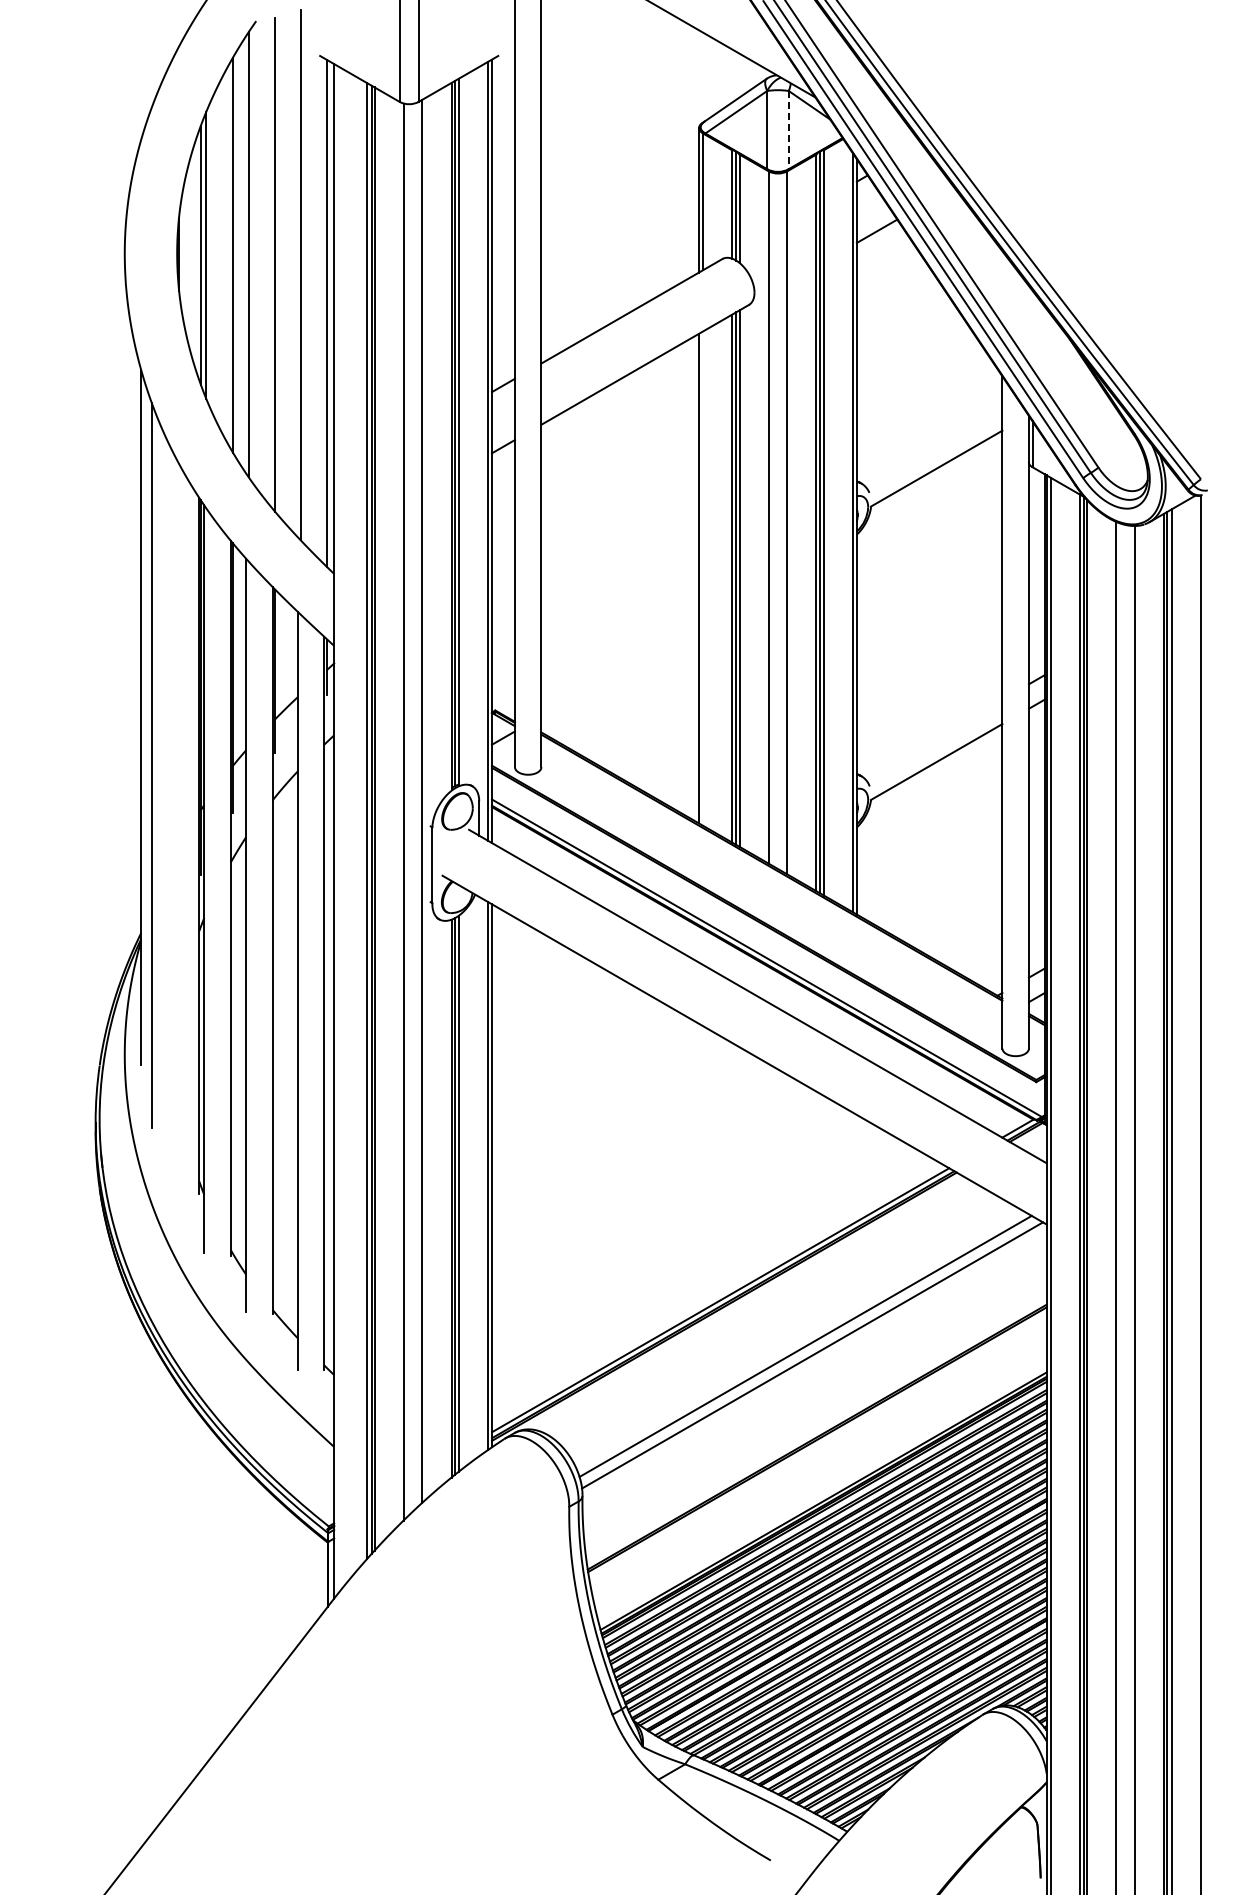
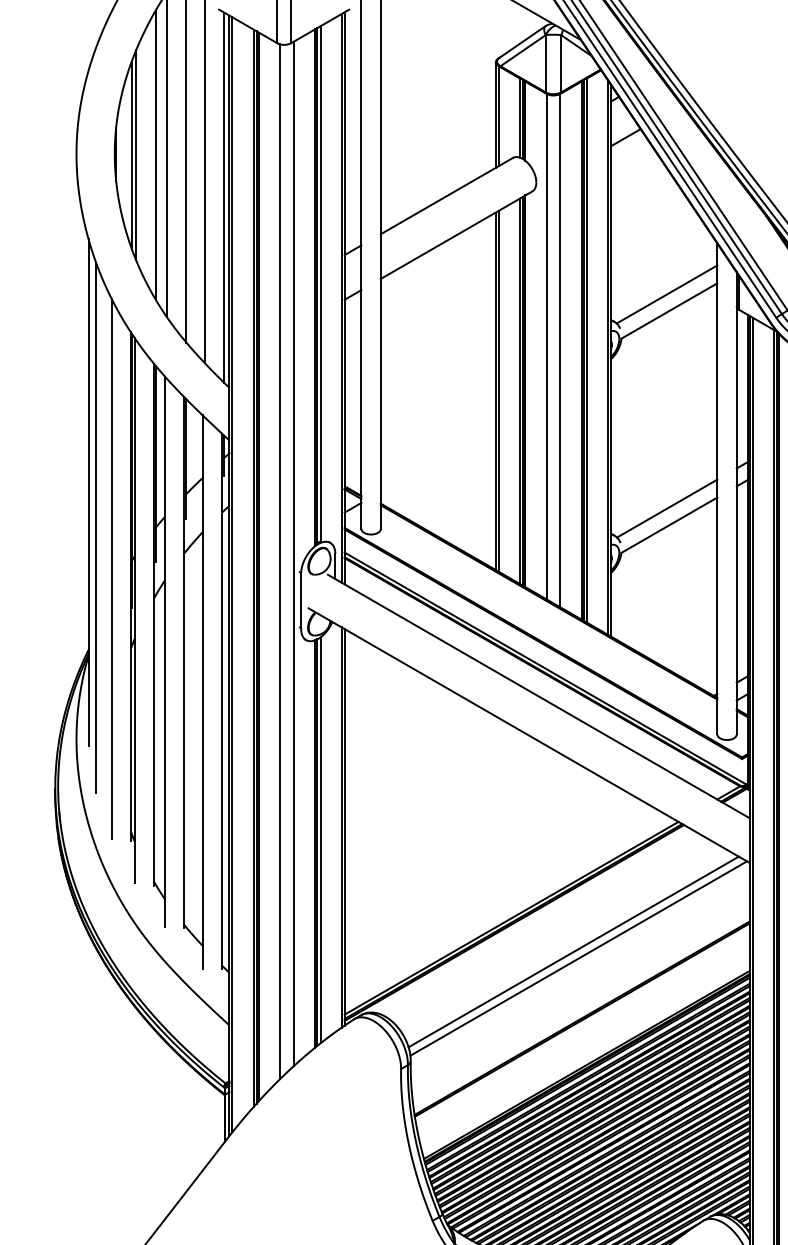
line: (788, 130) -> (561, 64), dashed -> solid
line: (933, 445) -> (667, 294), added
line: (702, 578) -> (498, 391), added
line: (933, 738) -> (667, 508), added
line: (172, 821) -> (111, 568), added
line: (338, 829) -> (232, 574), added

